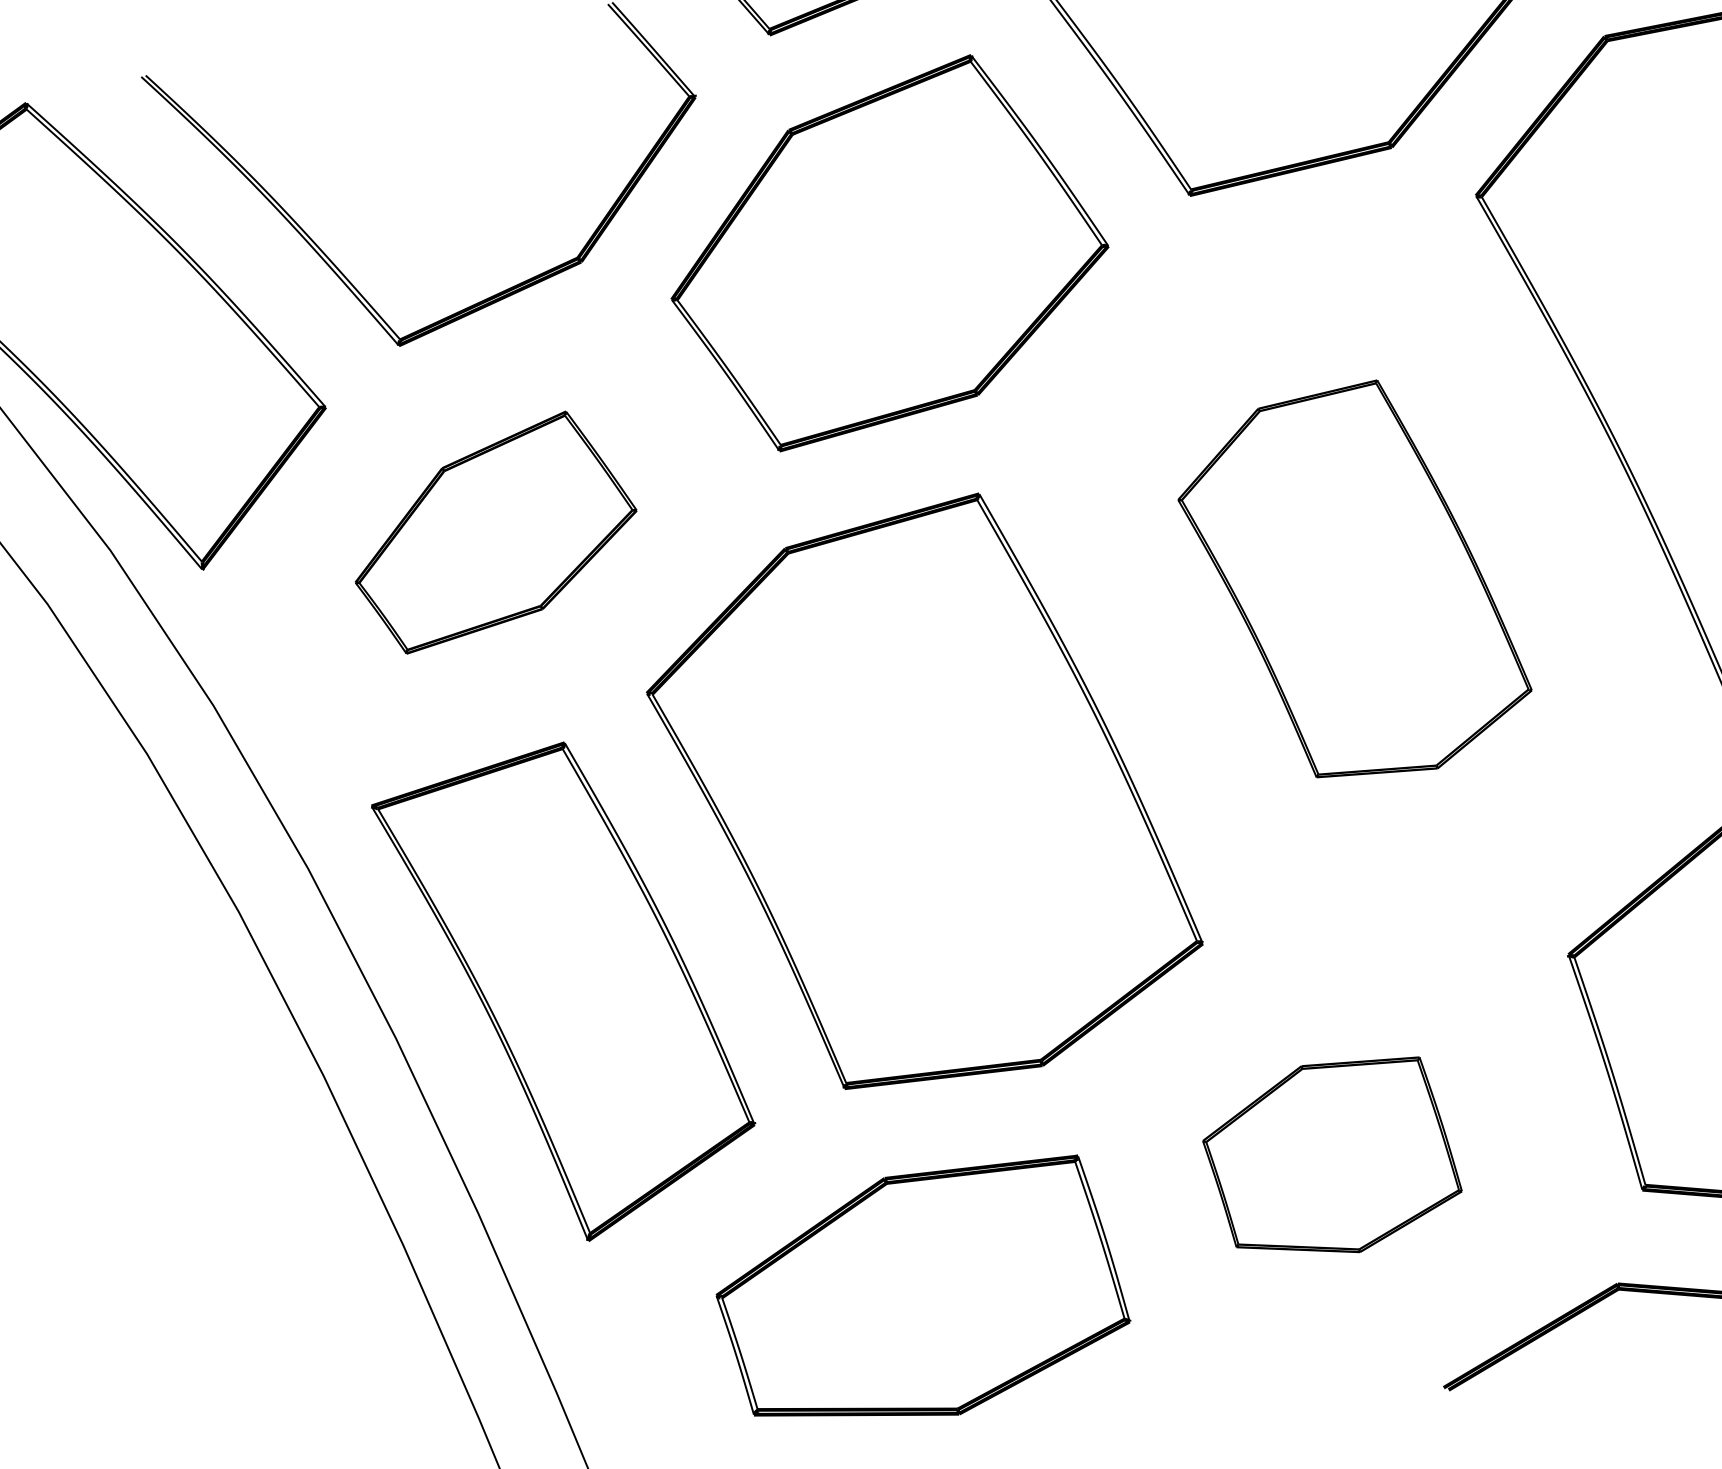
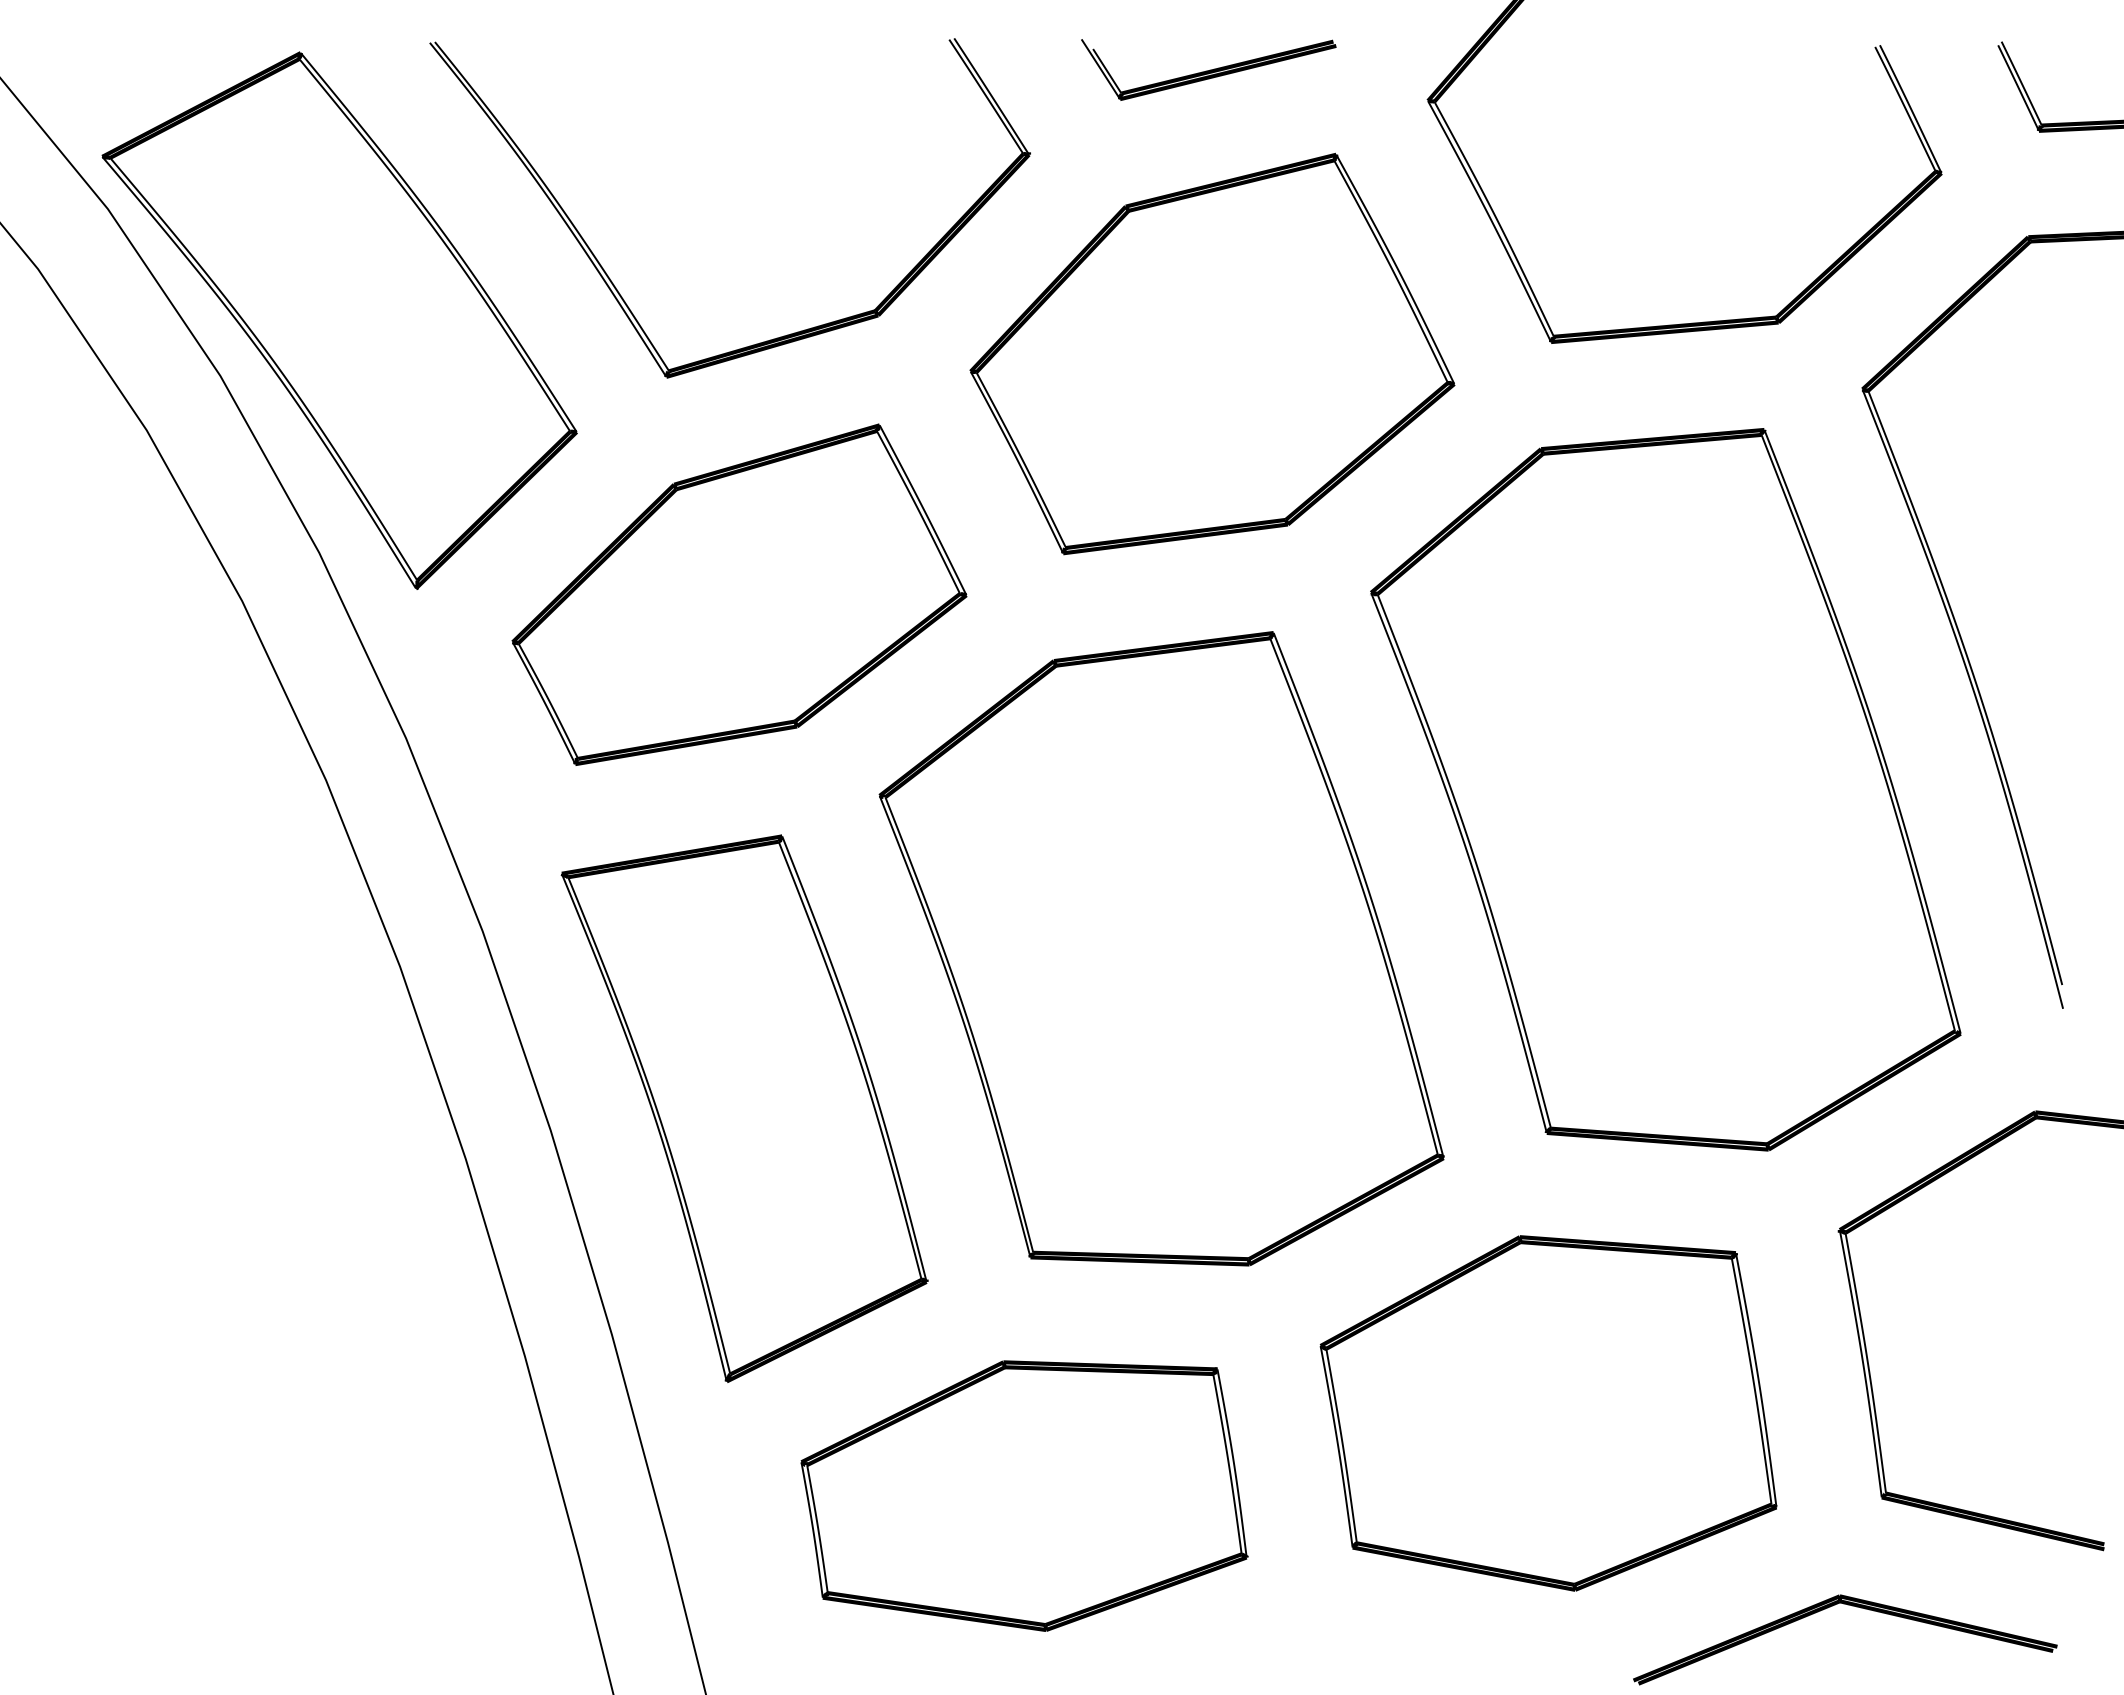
part: (493, 531) -> (739, 594), size x1.43
part: (1352, 582) -> (1665, 789), size x1.67
part: (1331, 1159) -> (1548, 1413), size x1.67
part: (921, 1295) -> (1024, 1495), moved

